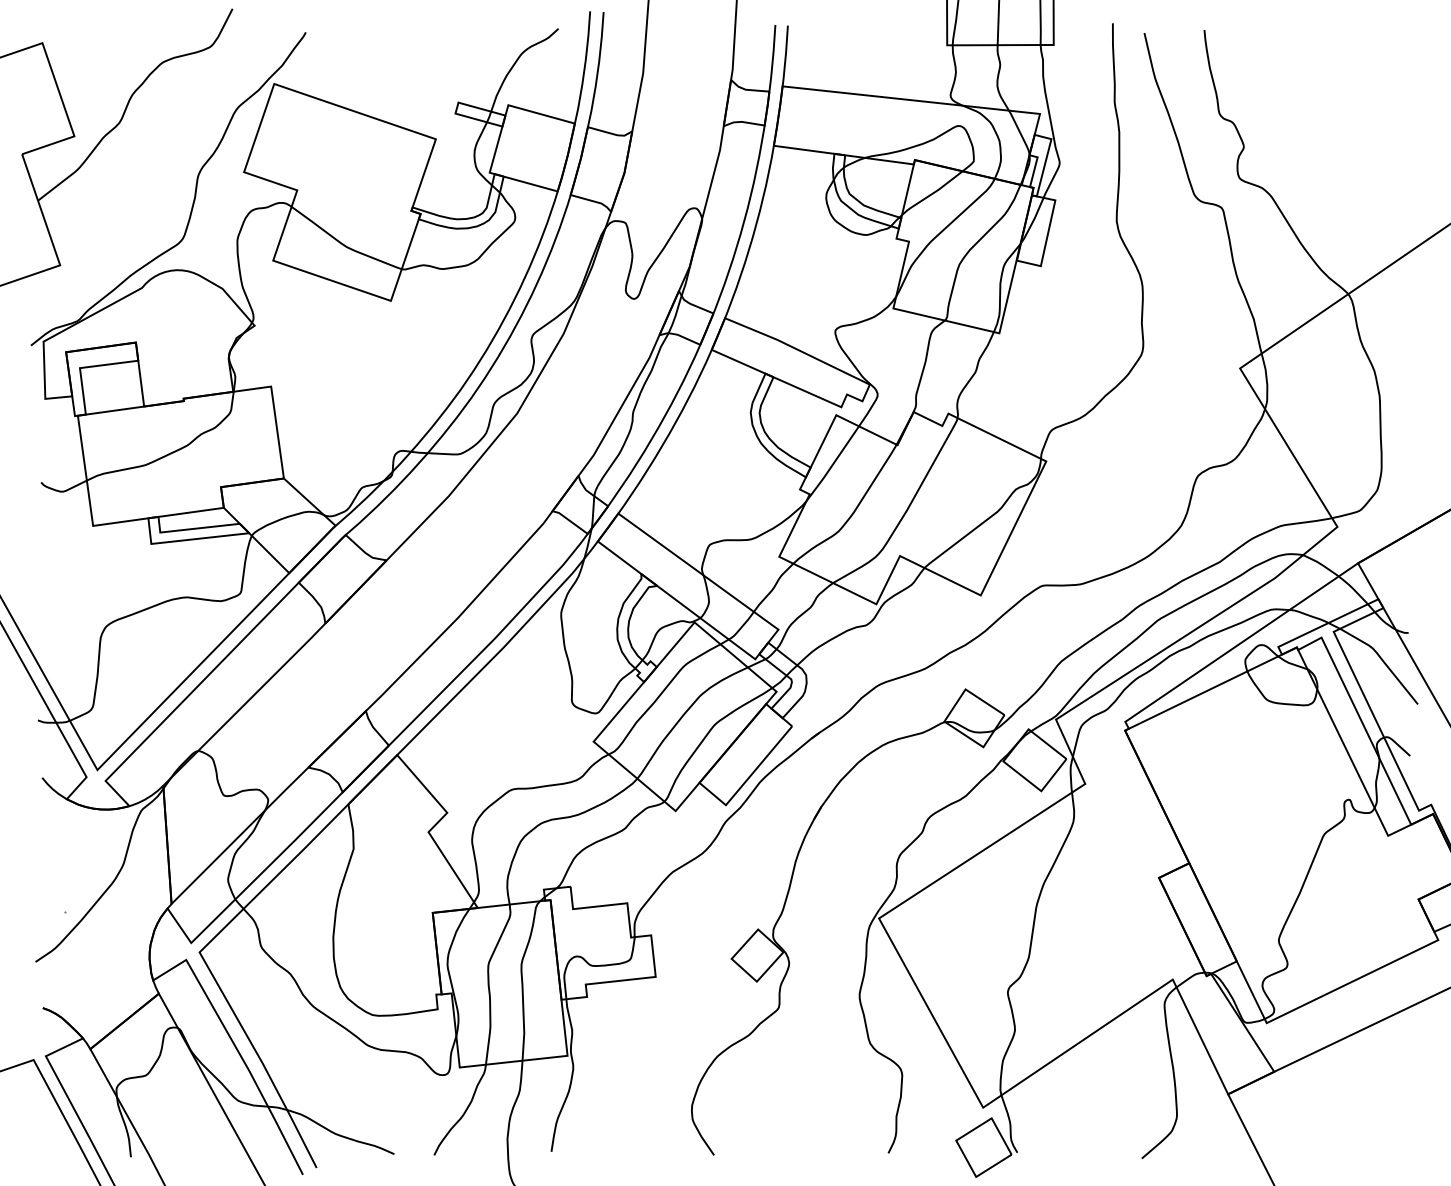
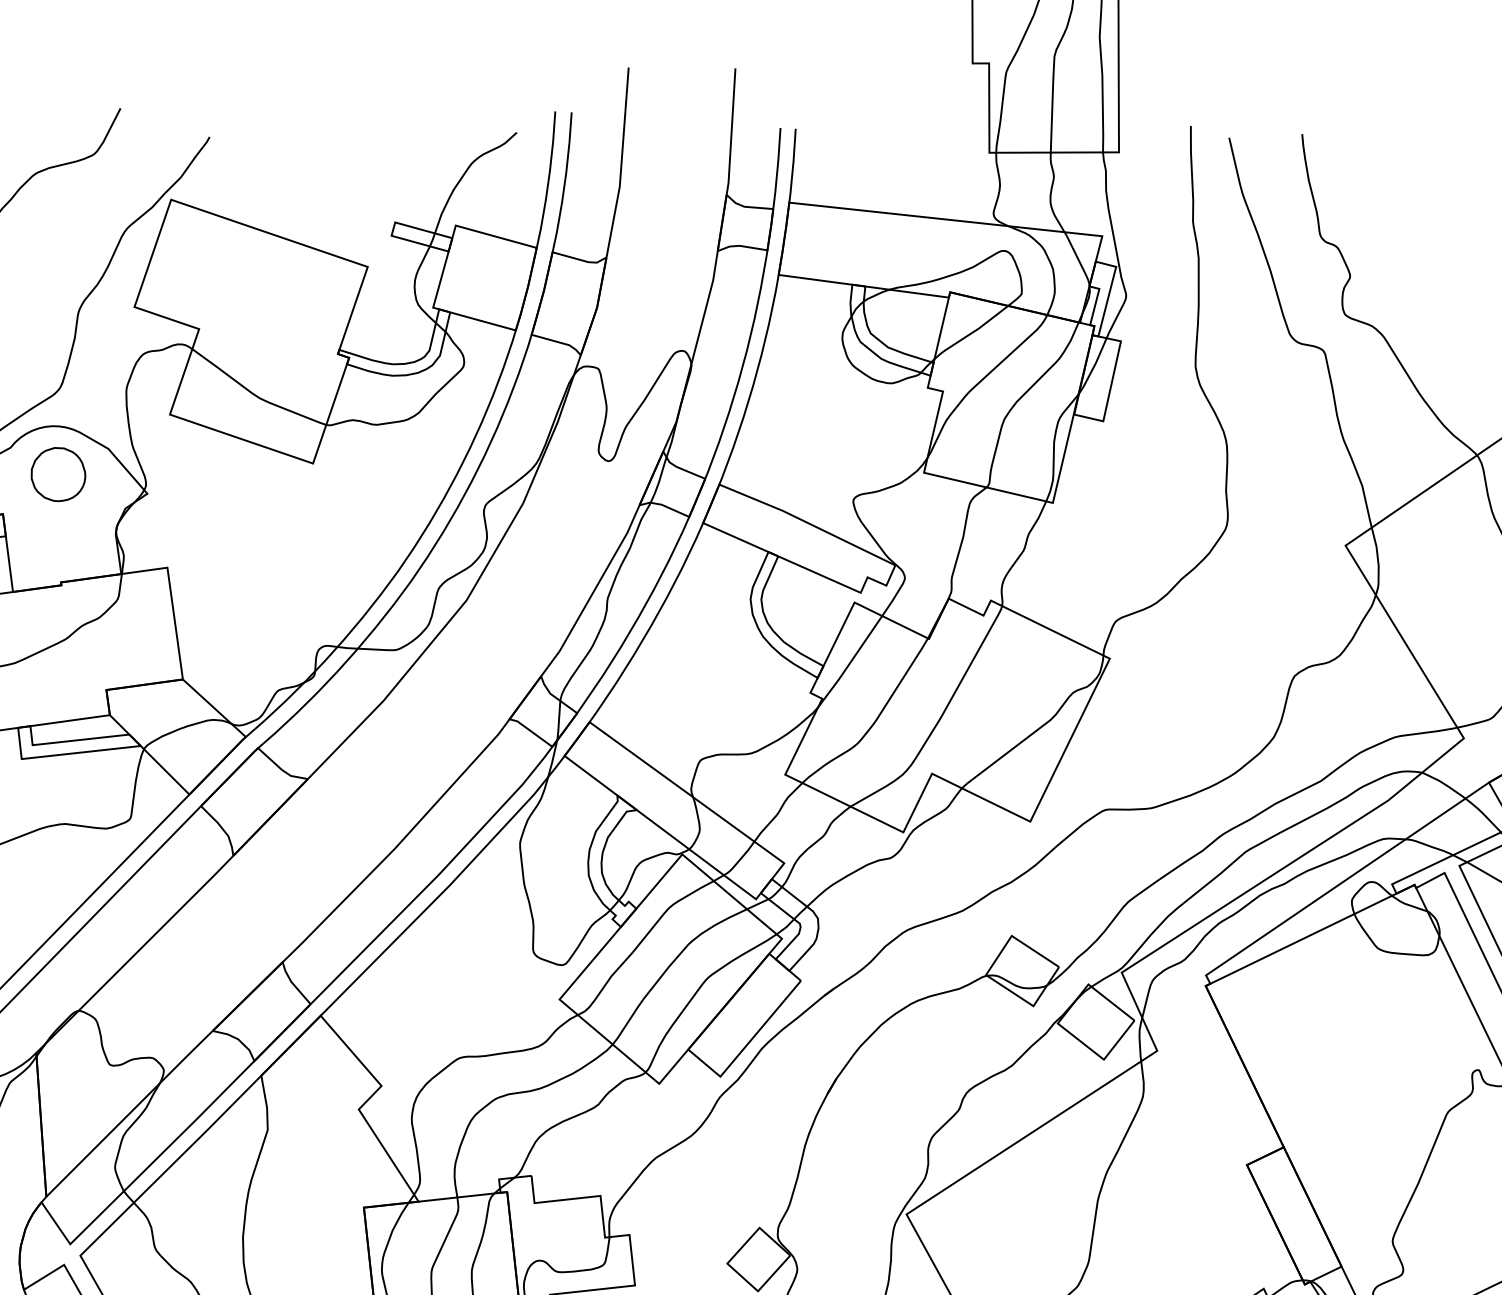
part: (181, 309) -> (58, 473), added

